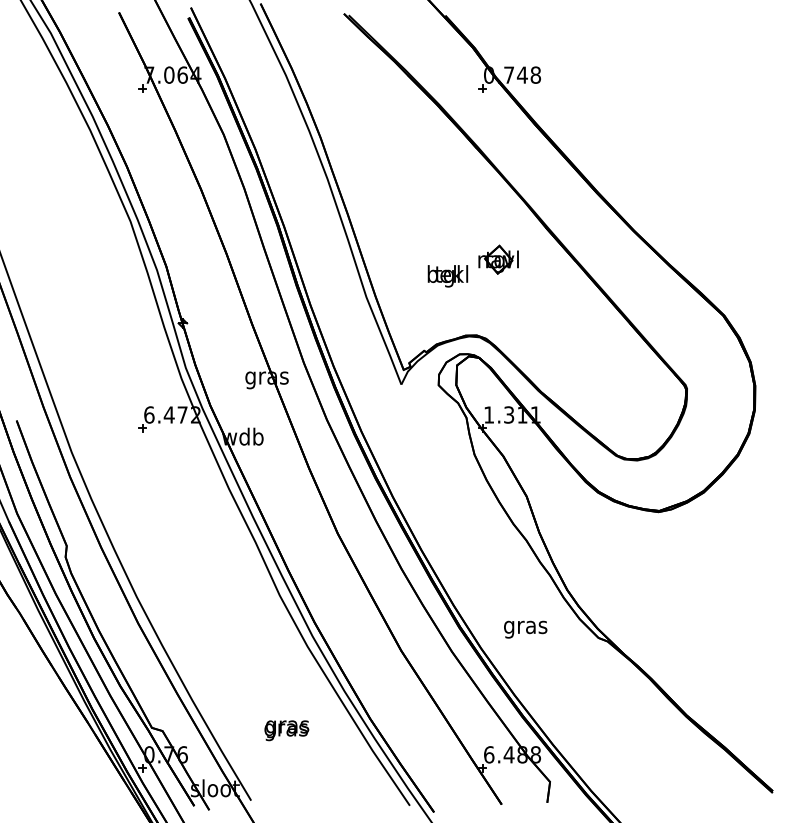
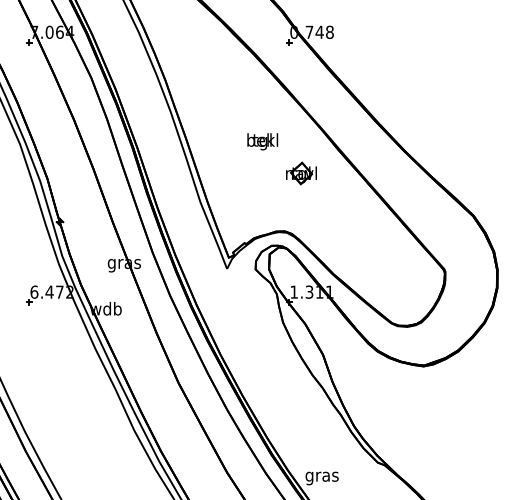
text: (447, 276) -> (262, 141), moved
text: (525, 629) -> (322, 478), moved

